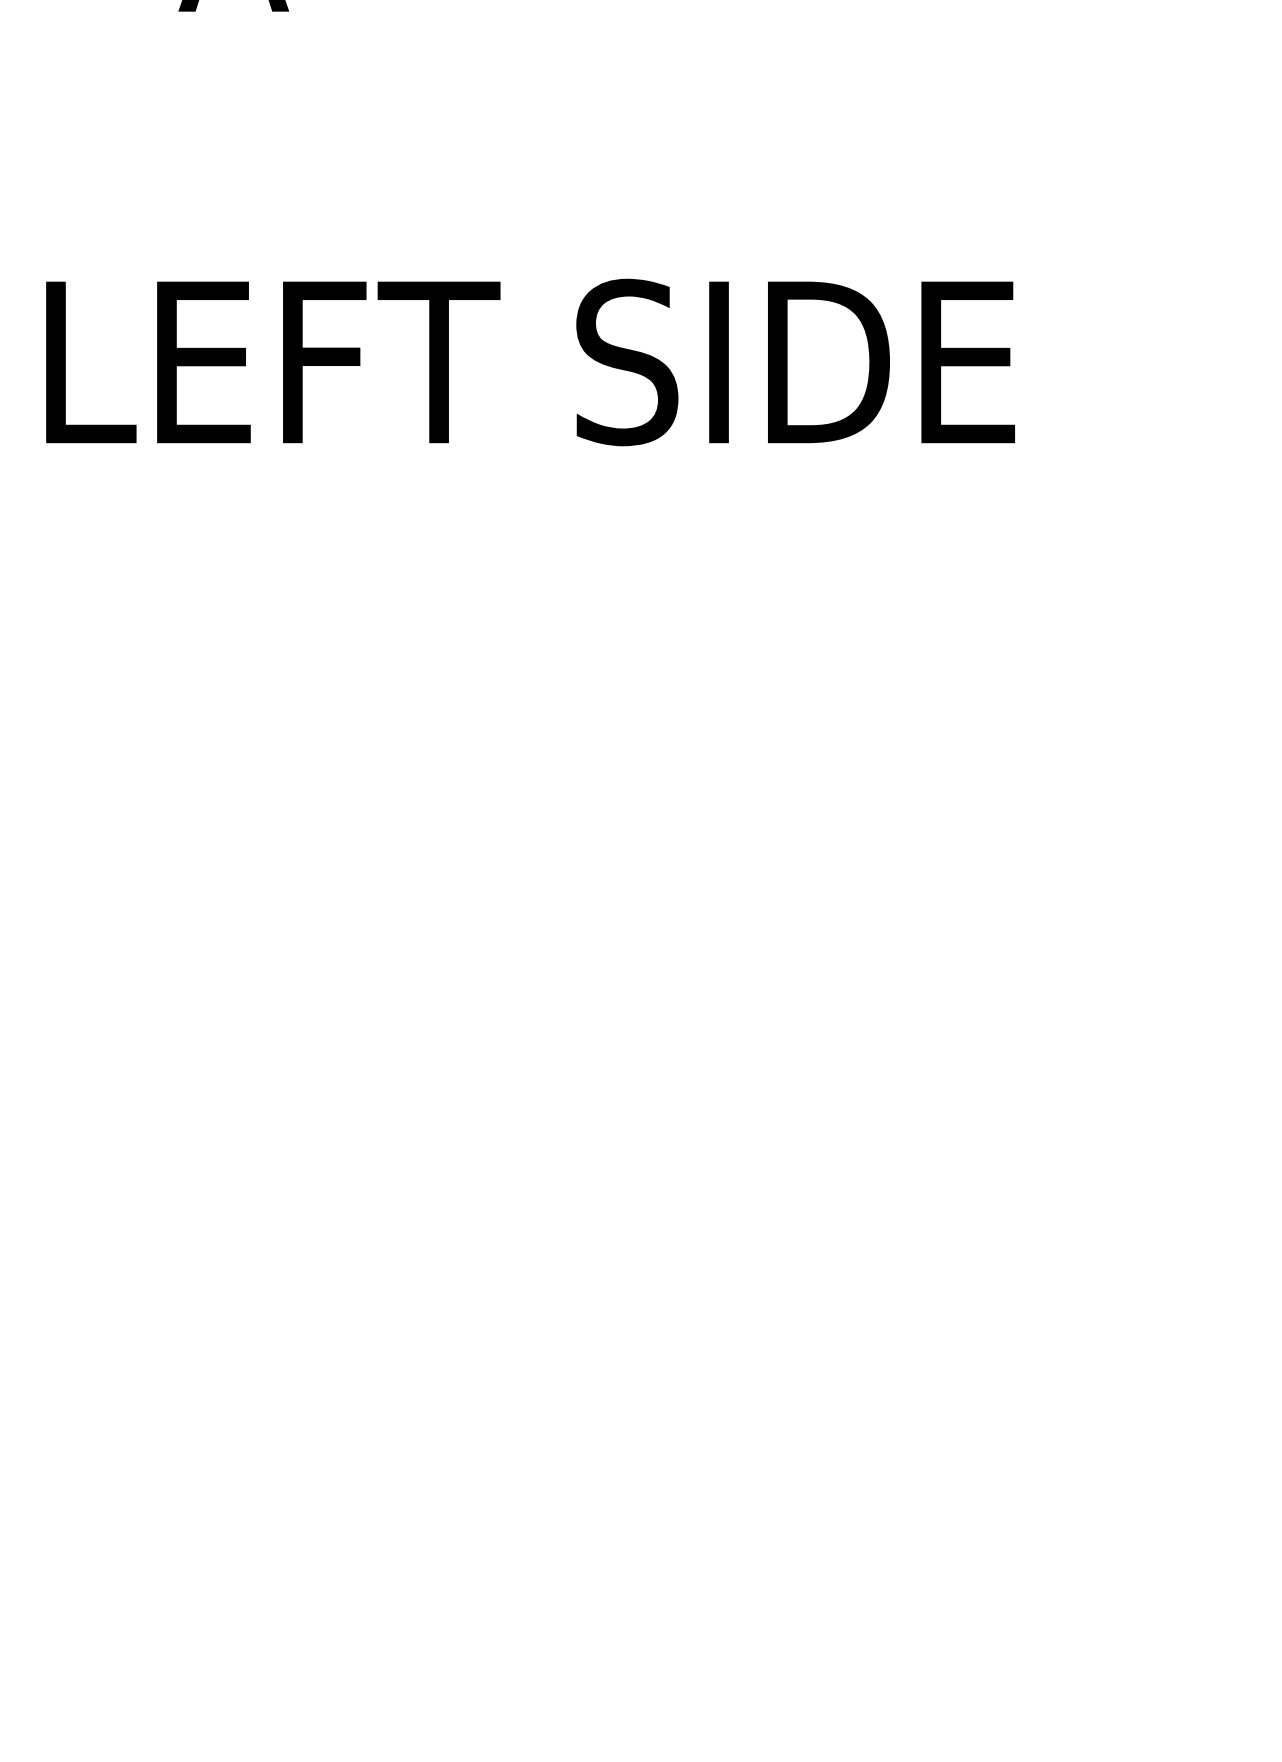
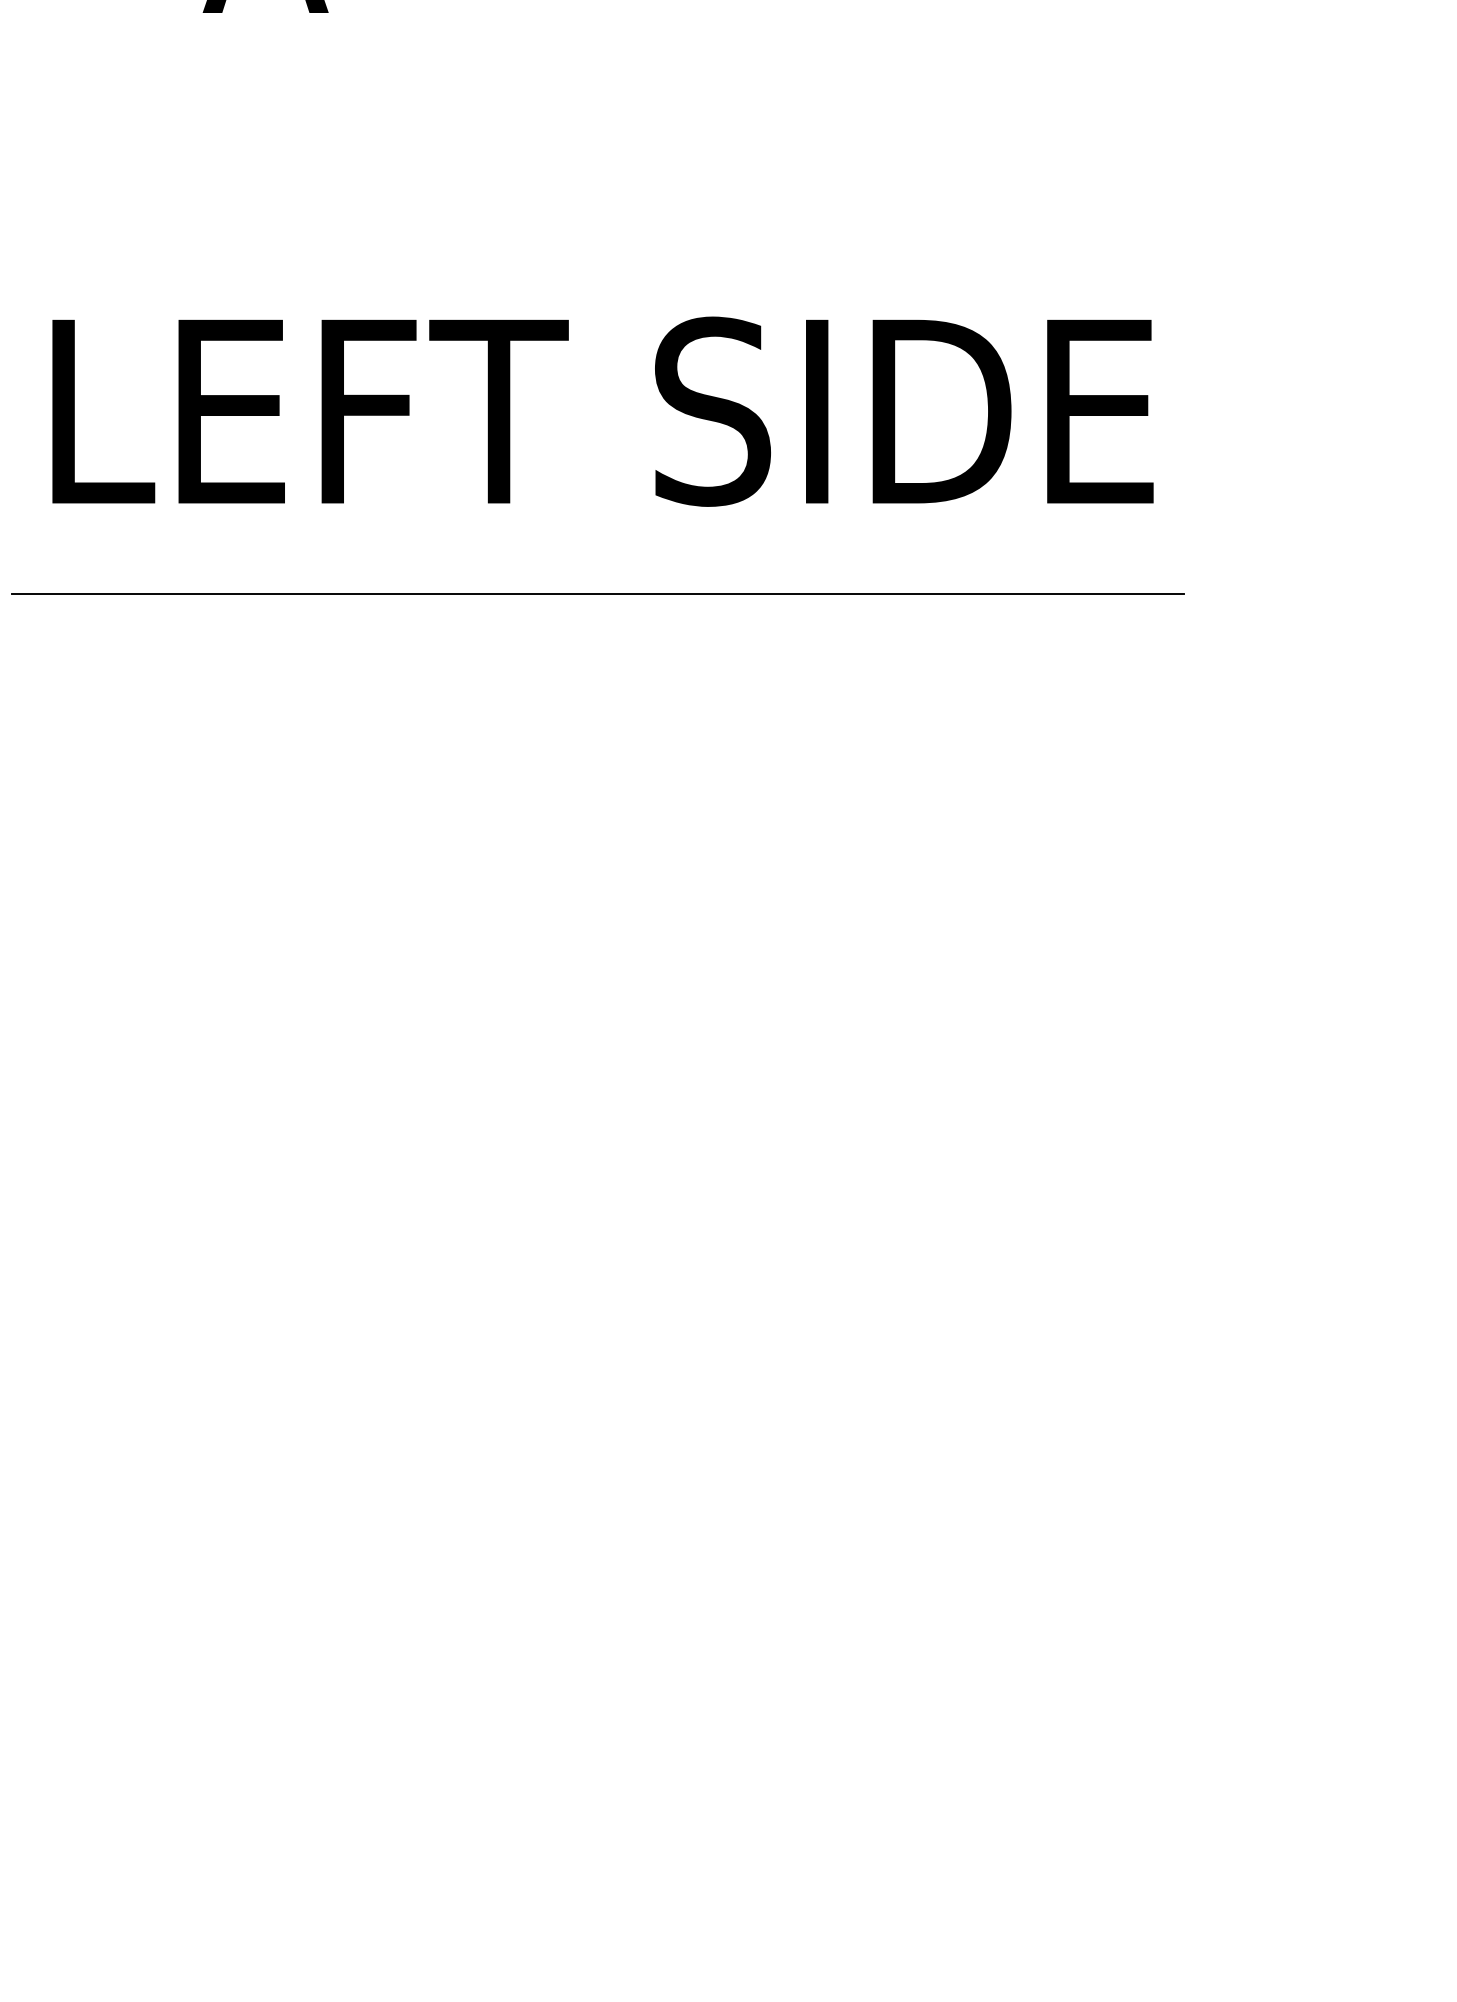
line: (525, 522) -> (597, 593), added

